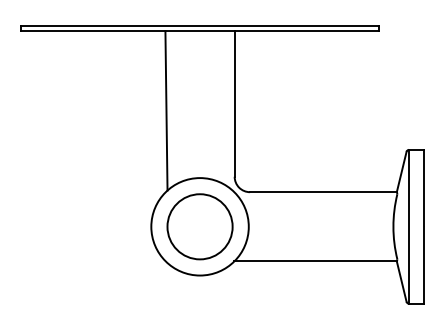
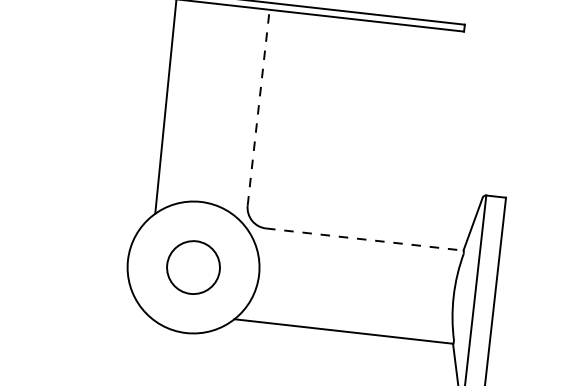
line: (234, 104) -> (258, 108), solid -> dashed
line: (324, 192) -> (366, 240), solid -> dashed
circle: (199, 226) -> (192, 266), size x0.6

